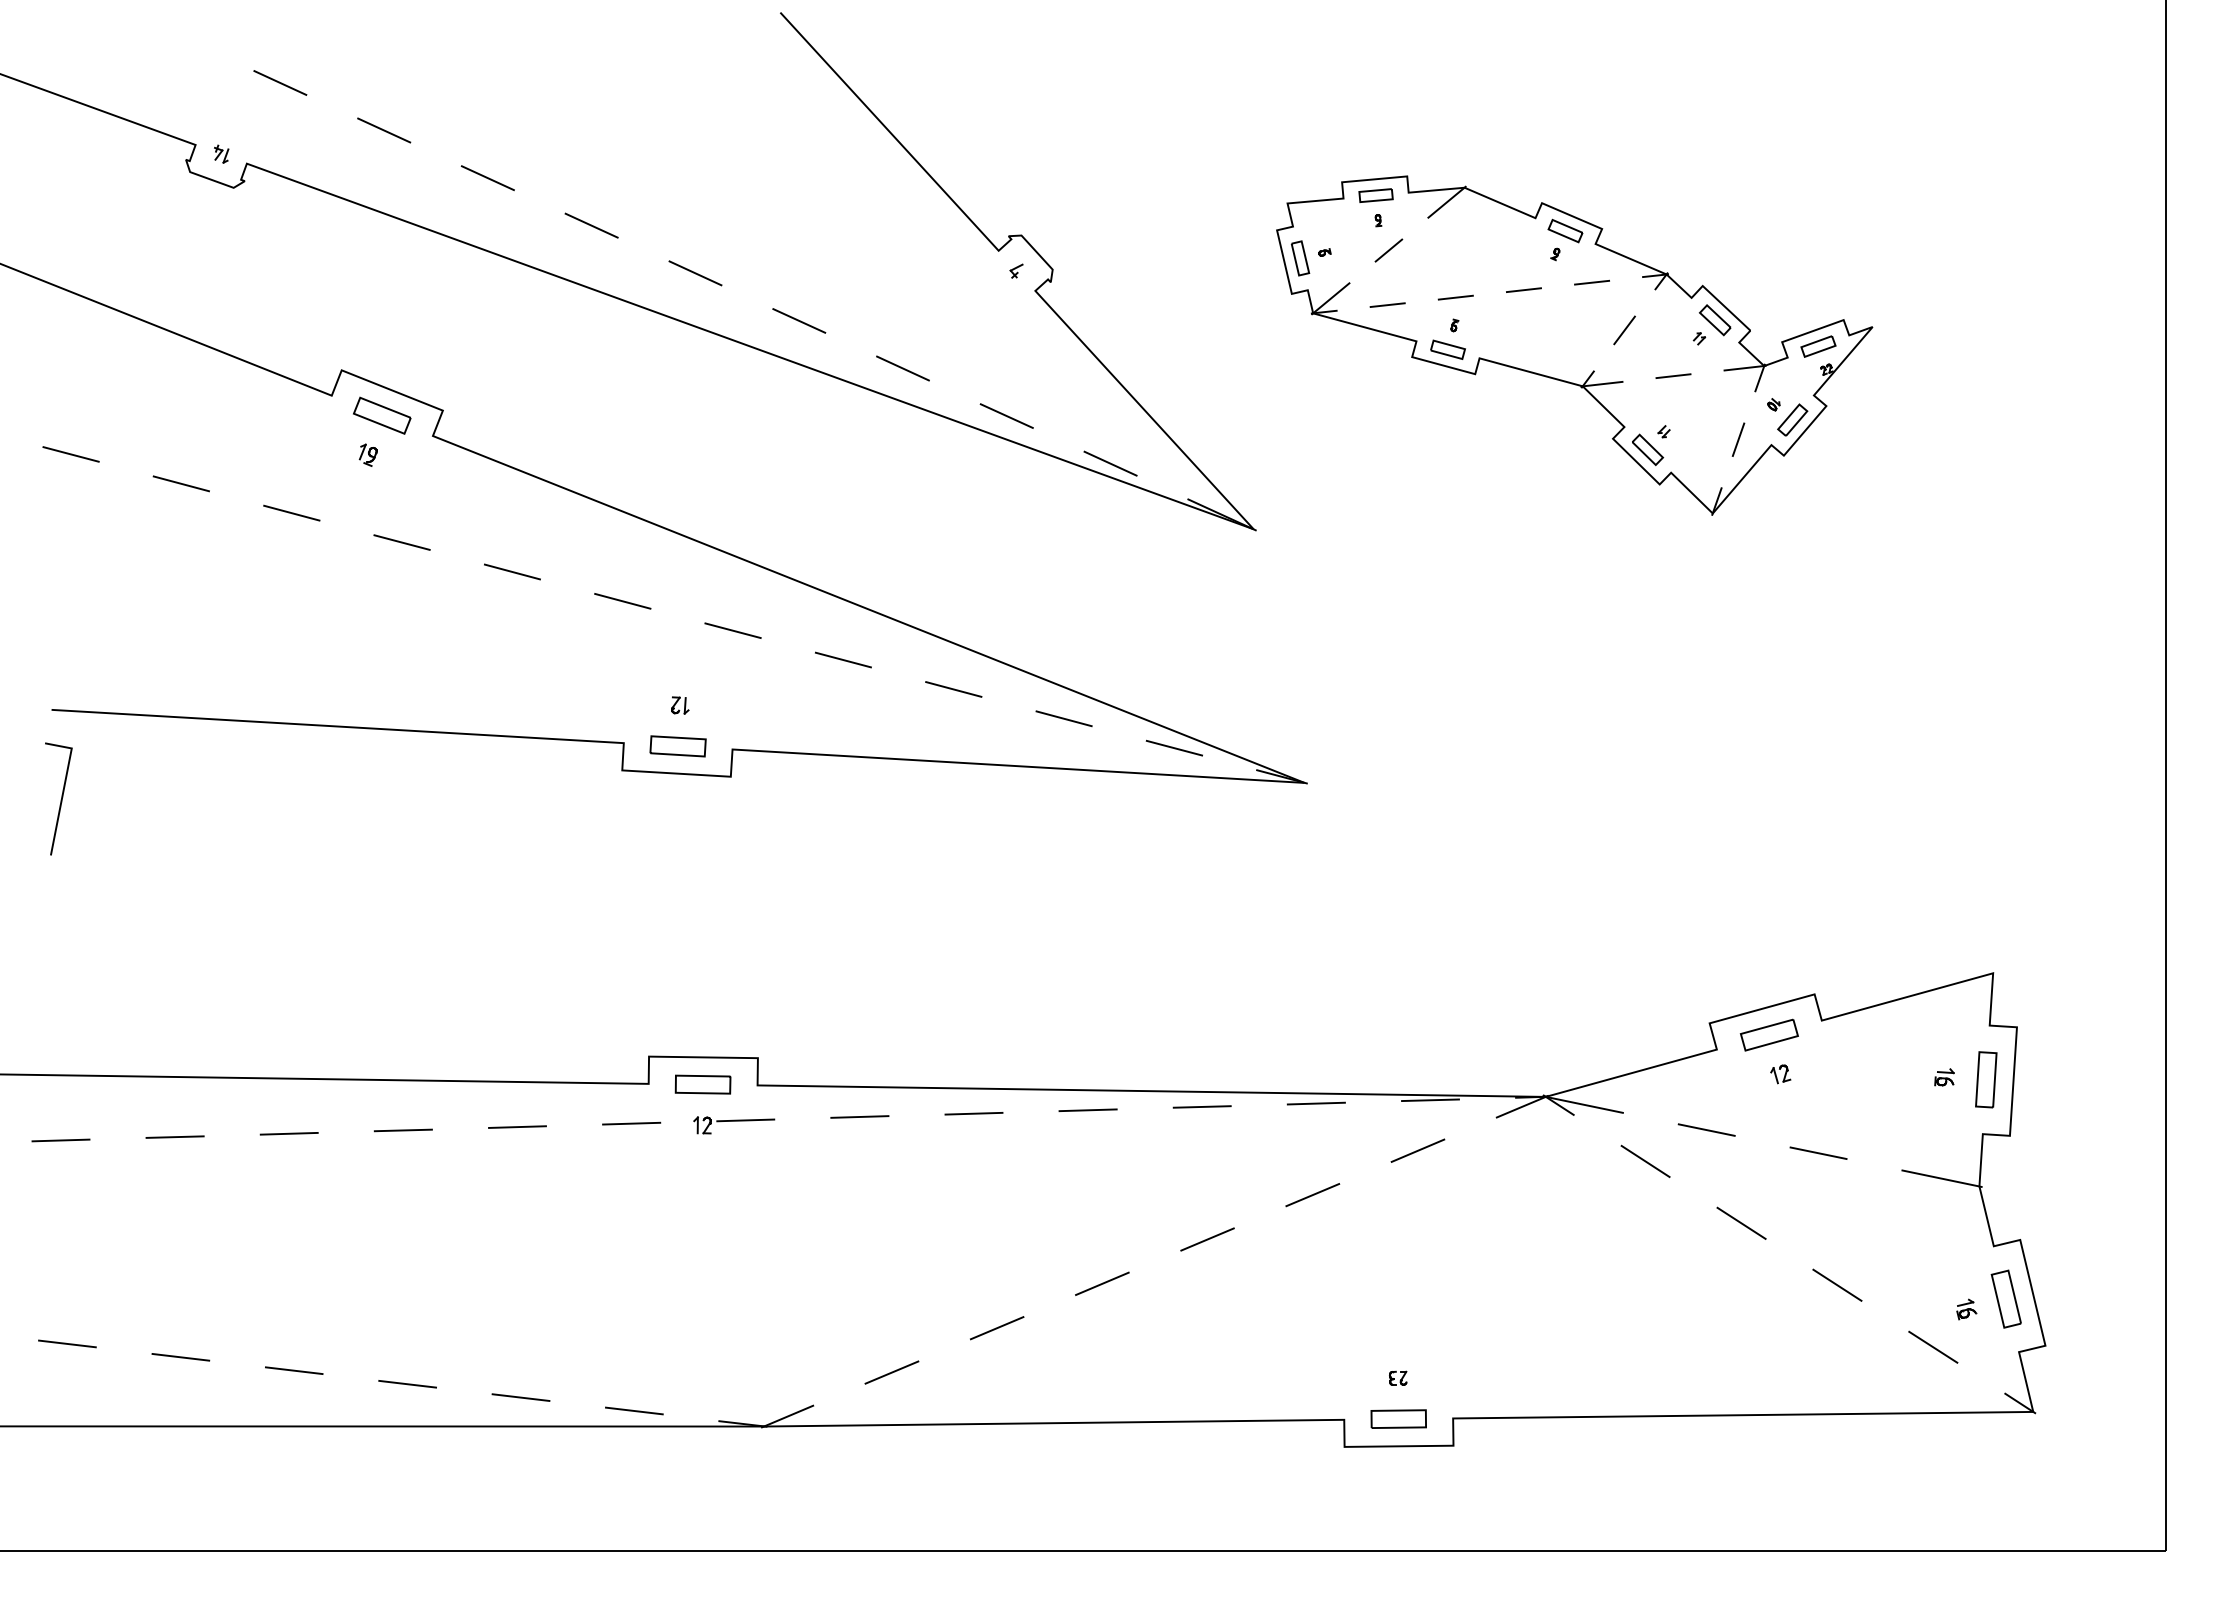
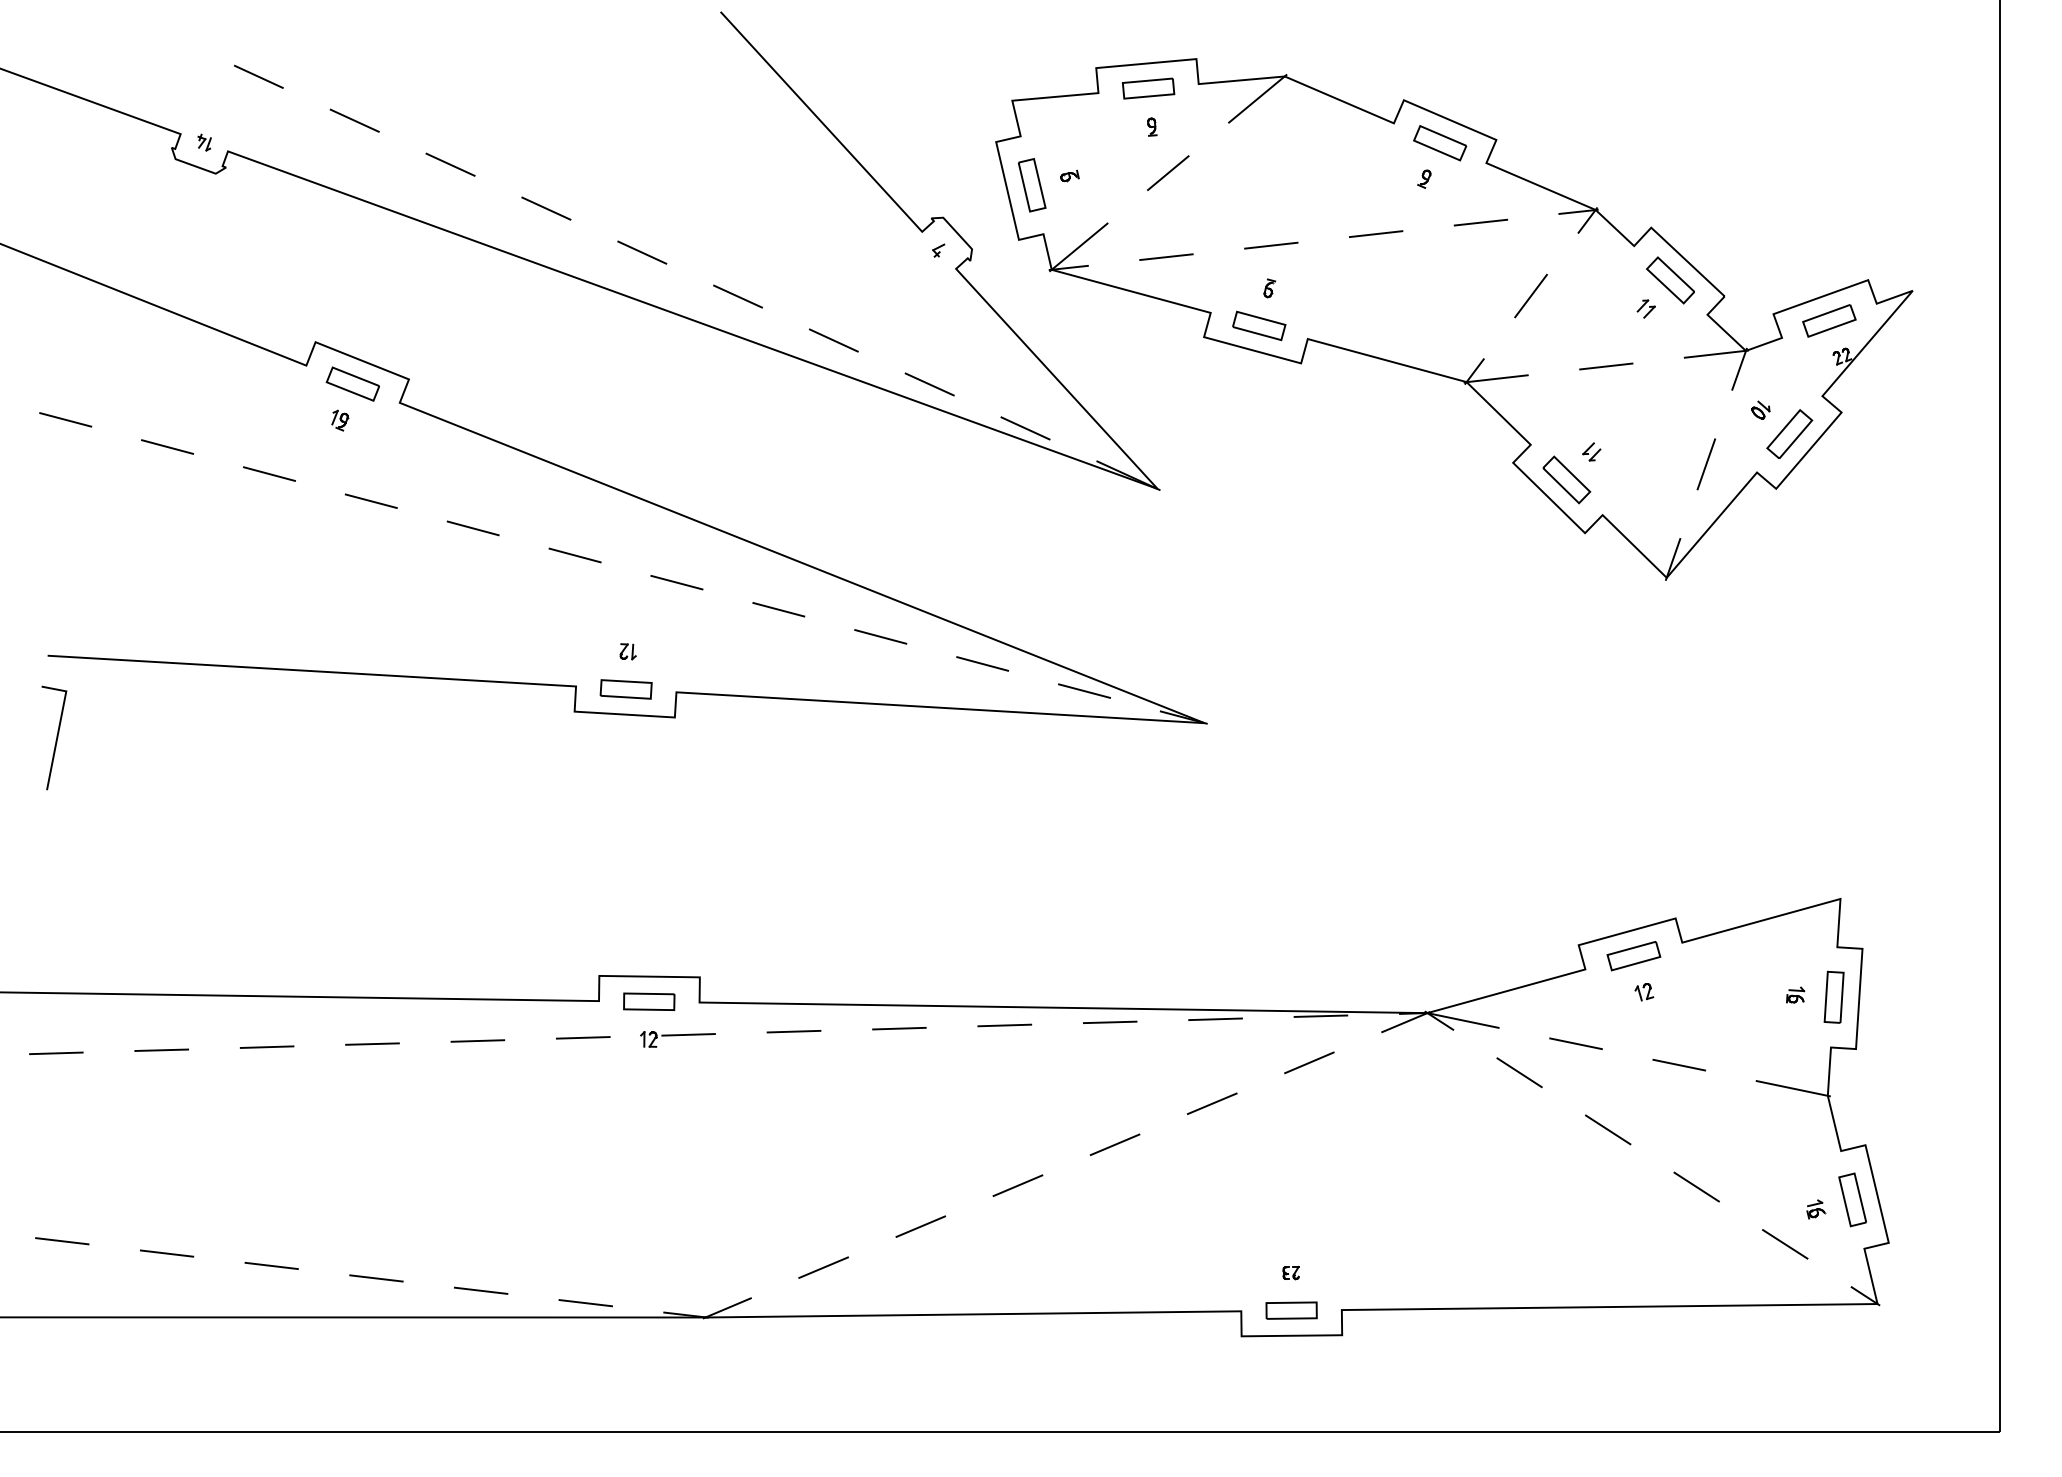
part: (1574, 345) -> (1453, 319), size x1.67

